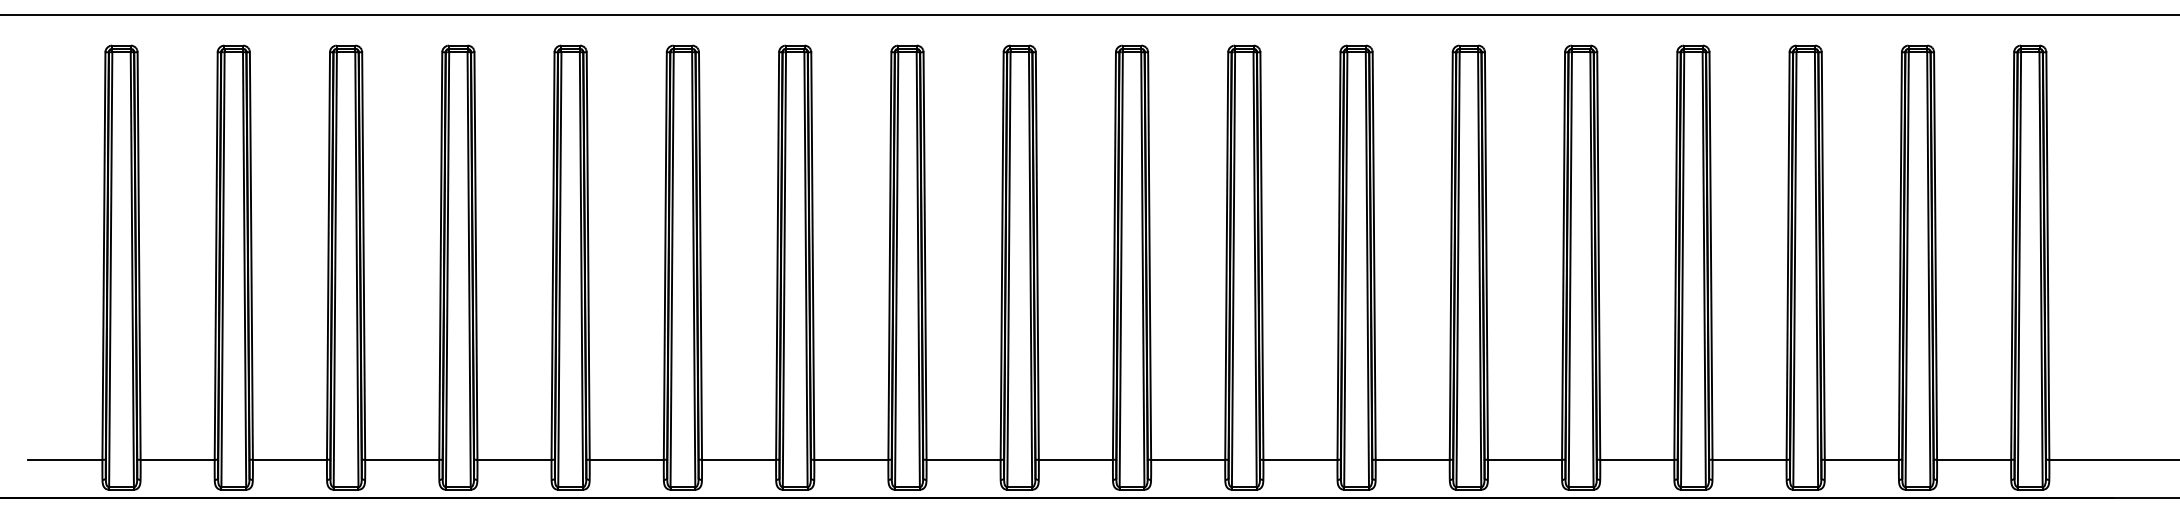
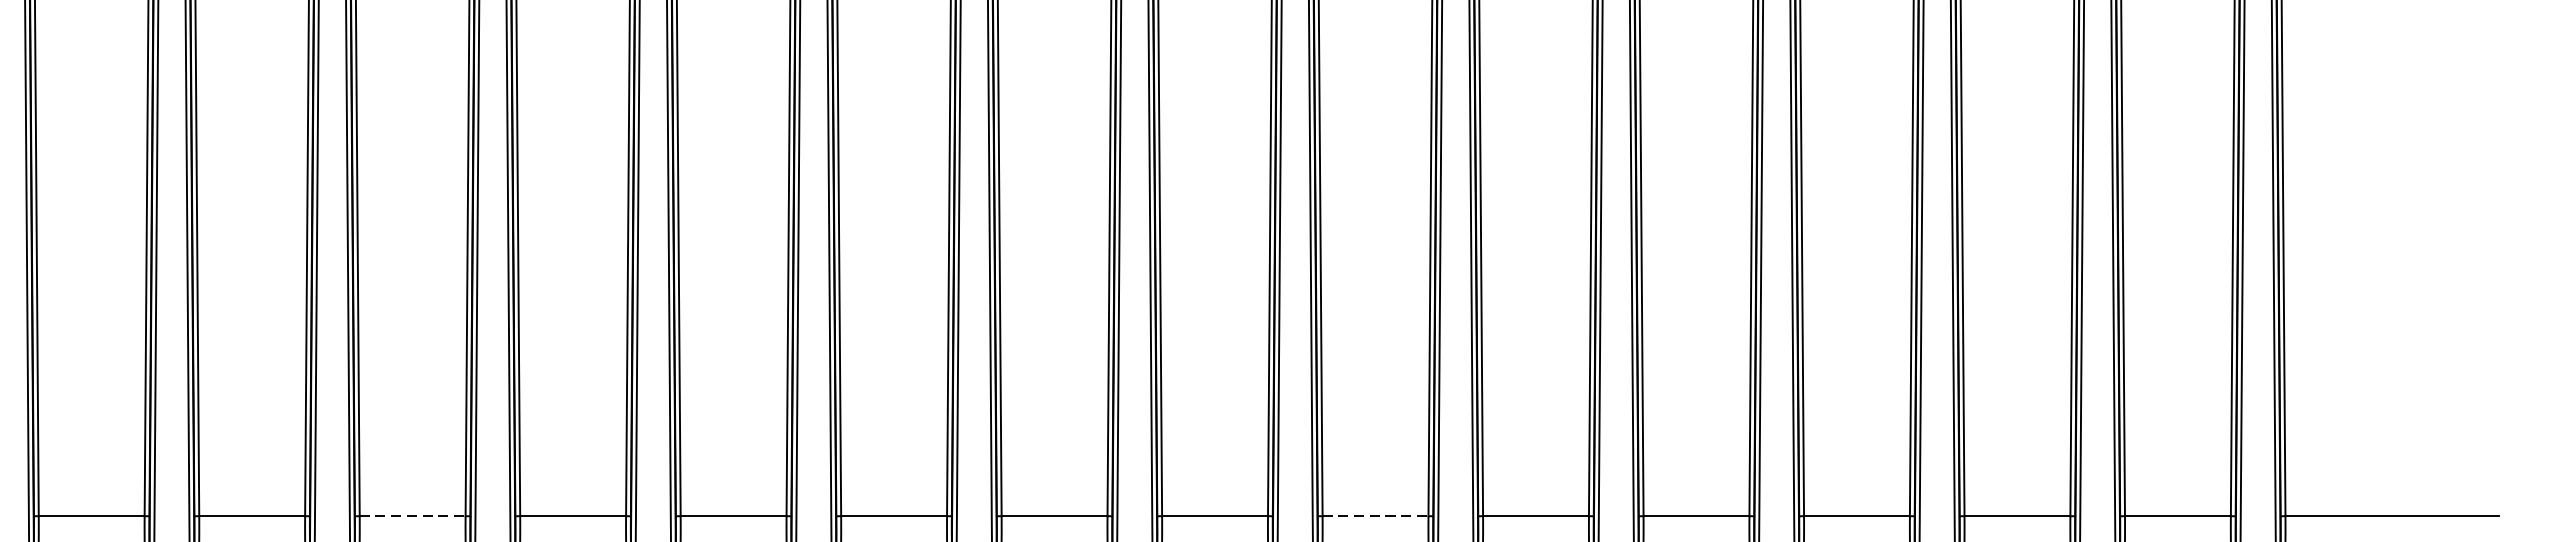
line: (739, 459) -> (413, 515), solid -> dashed
line: (1413, 459) -> (1376, 515), solid -> dashed

